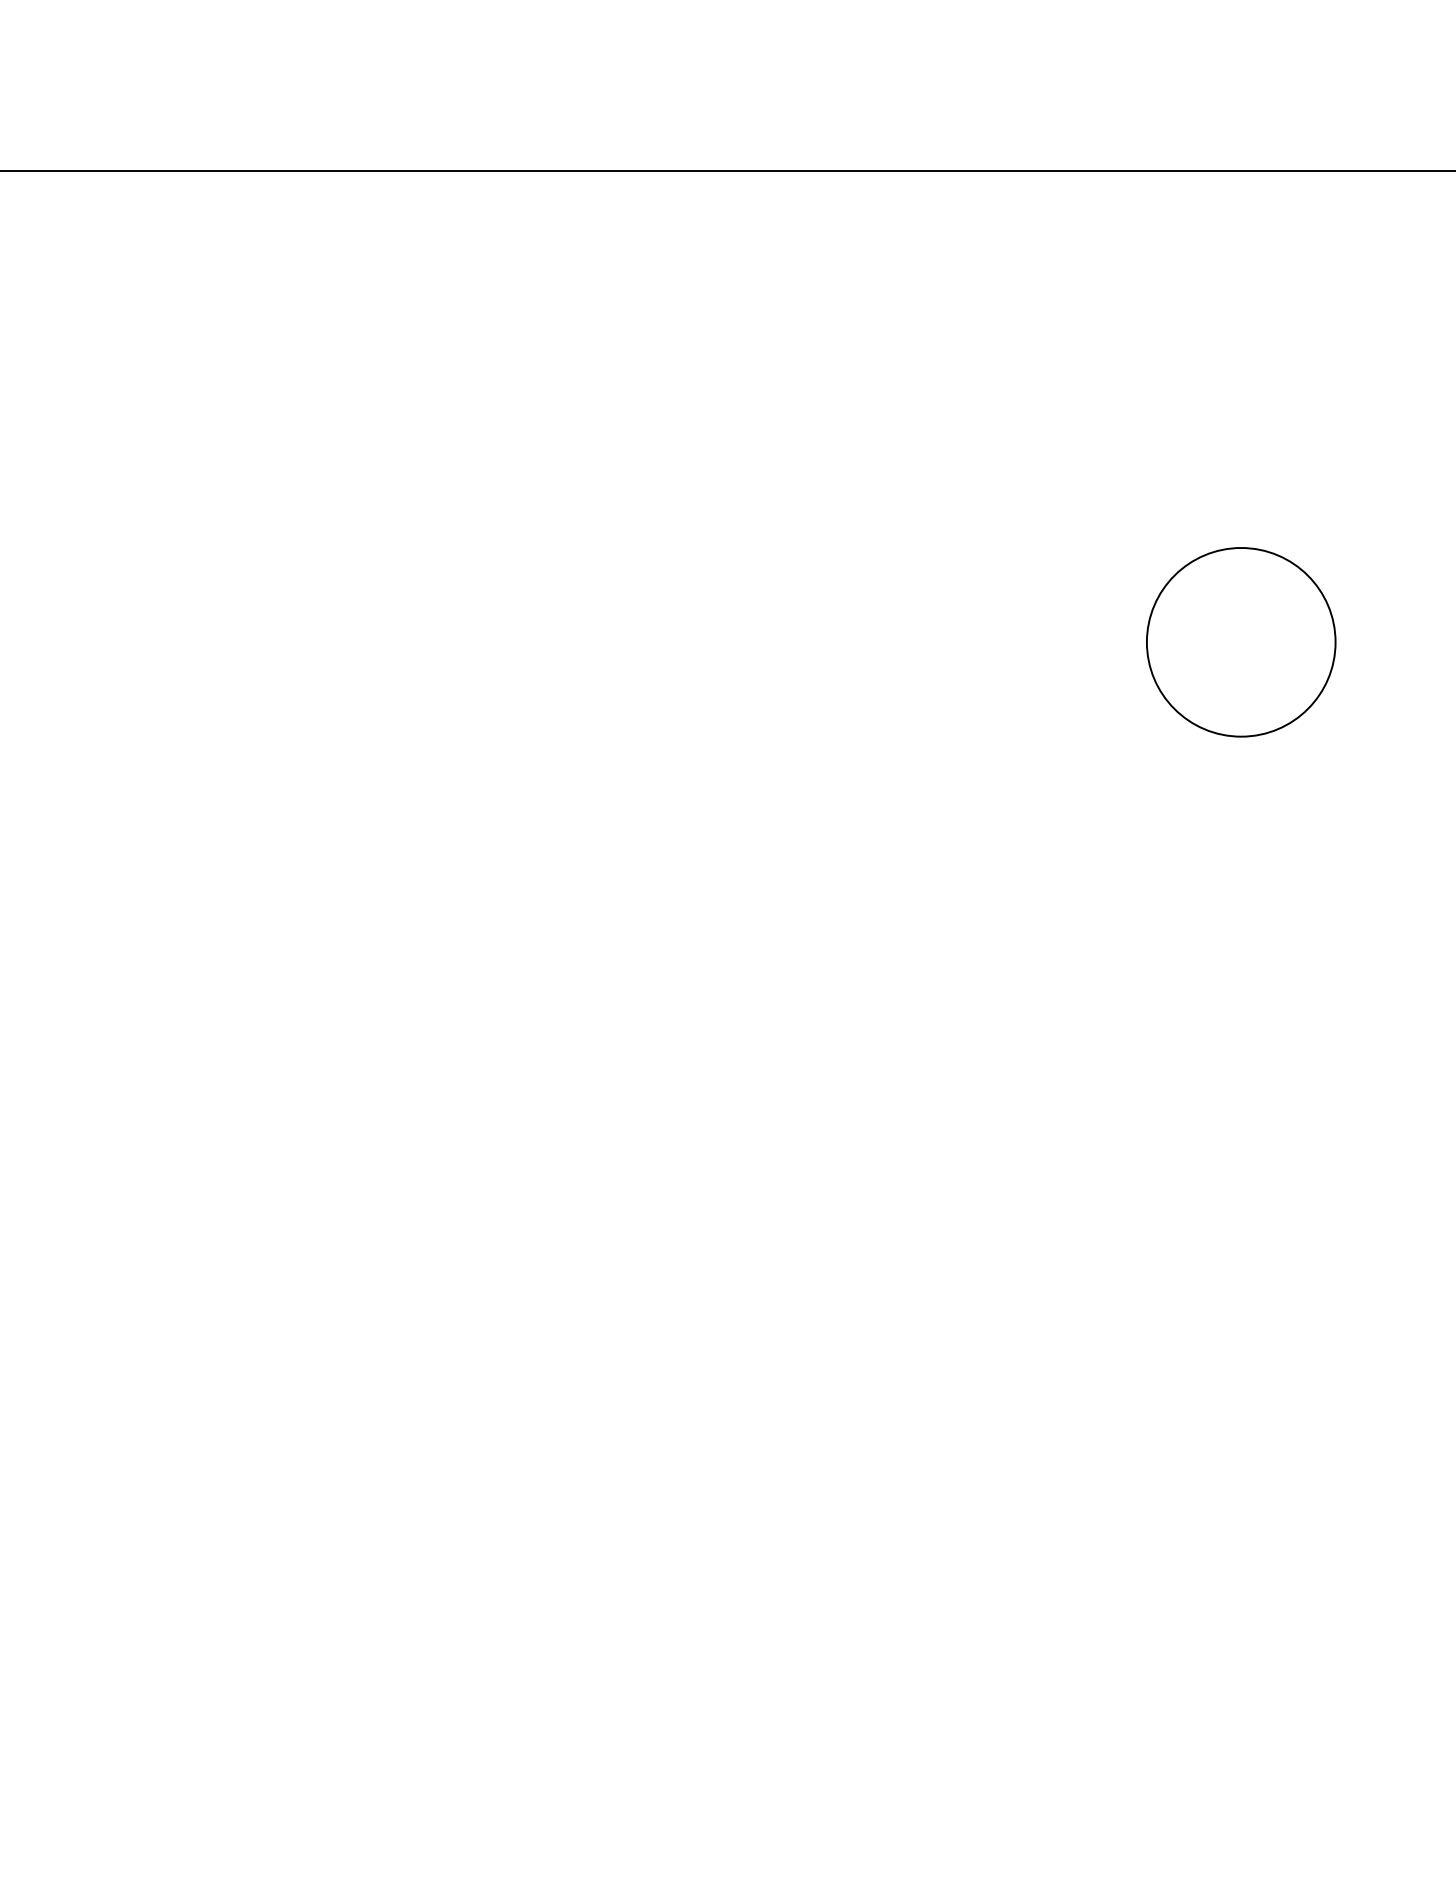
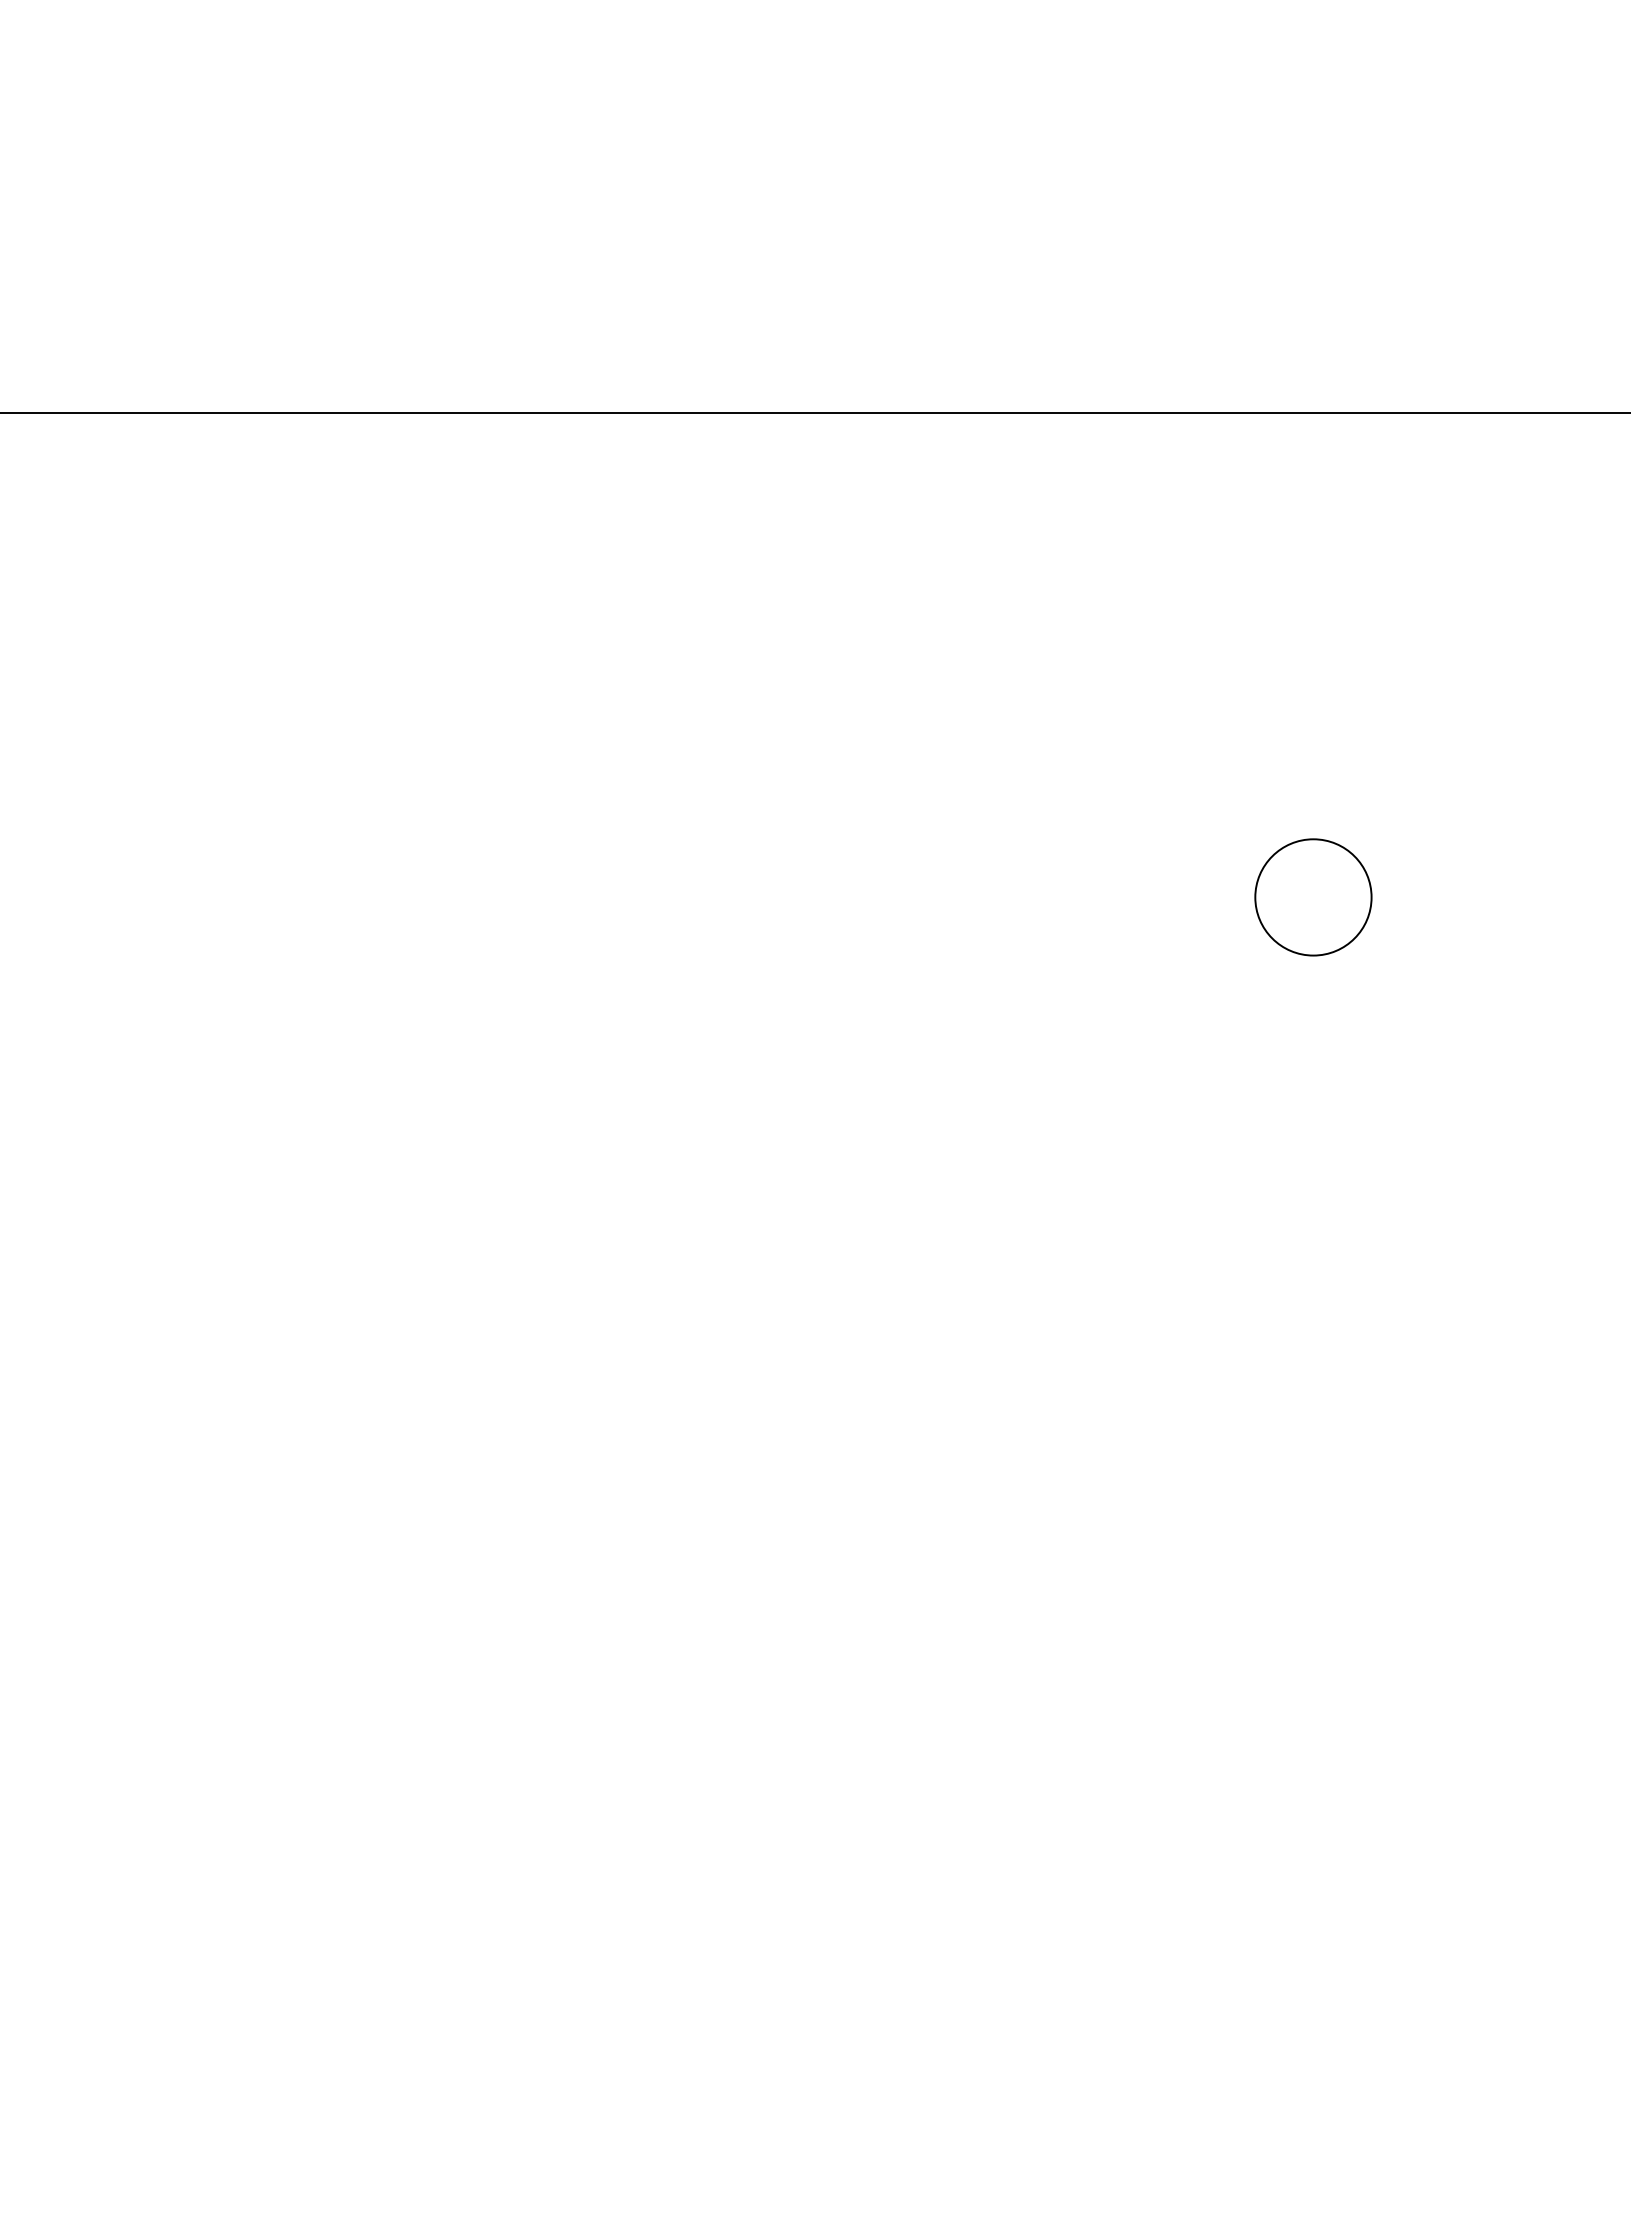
part: (1241, 642) -> (1313, 897), size x0.6

